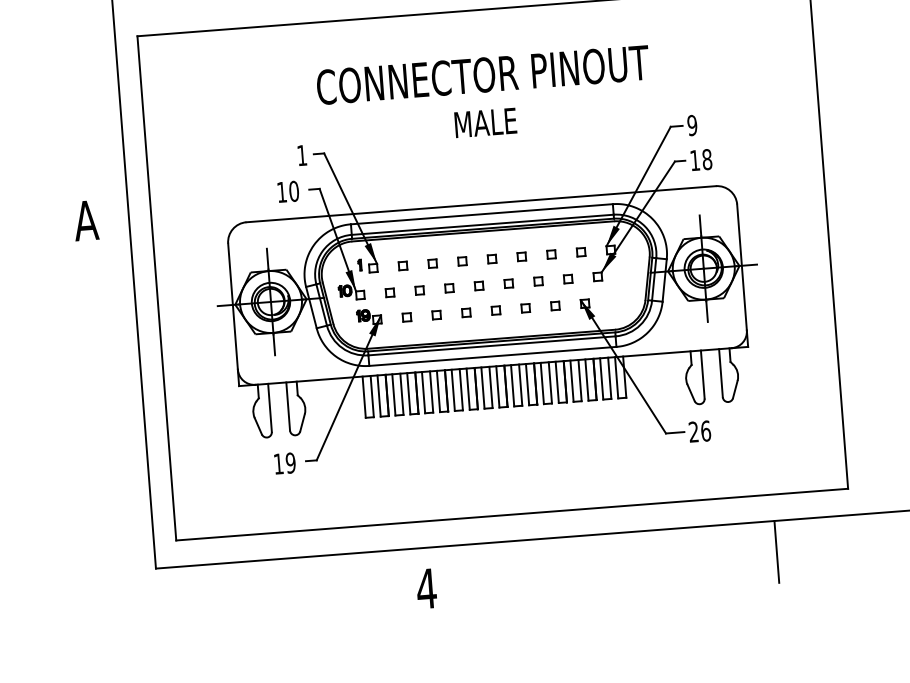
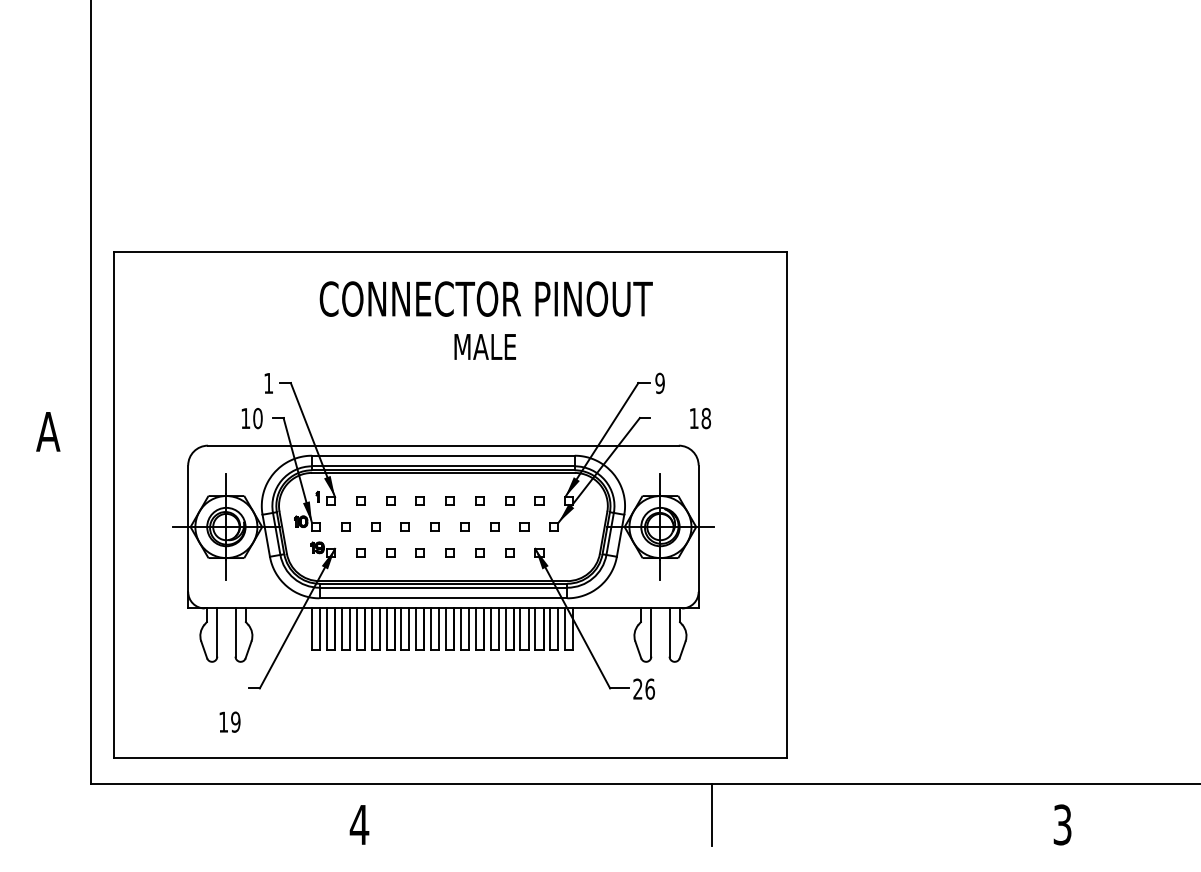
text: (483, 96) -> (485, 320), moved
text: (701, 160) -> (700, 418), moved
text: (284, 462) -> (229, 721), moved

